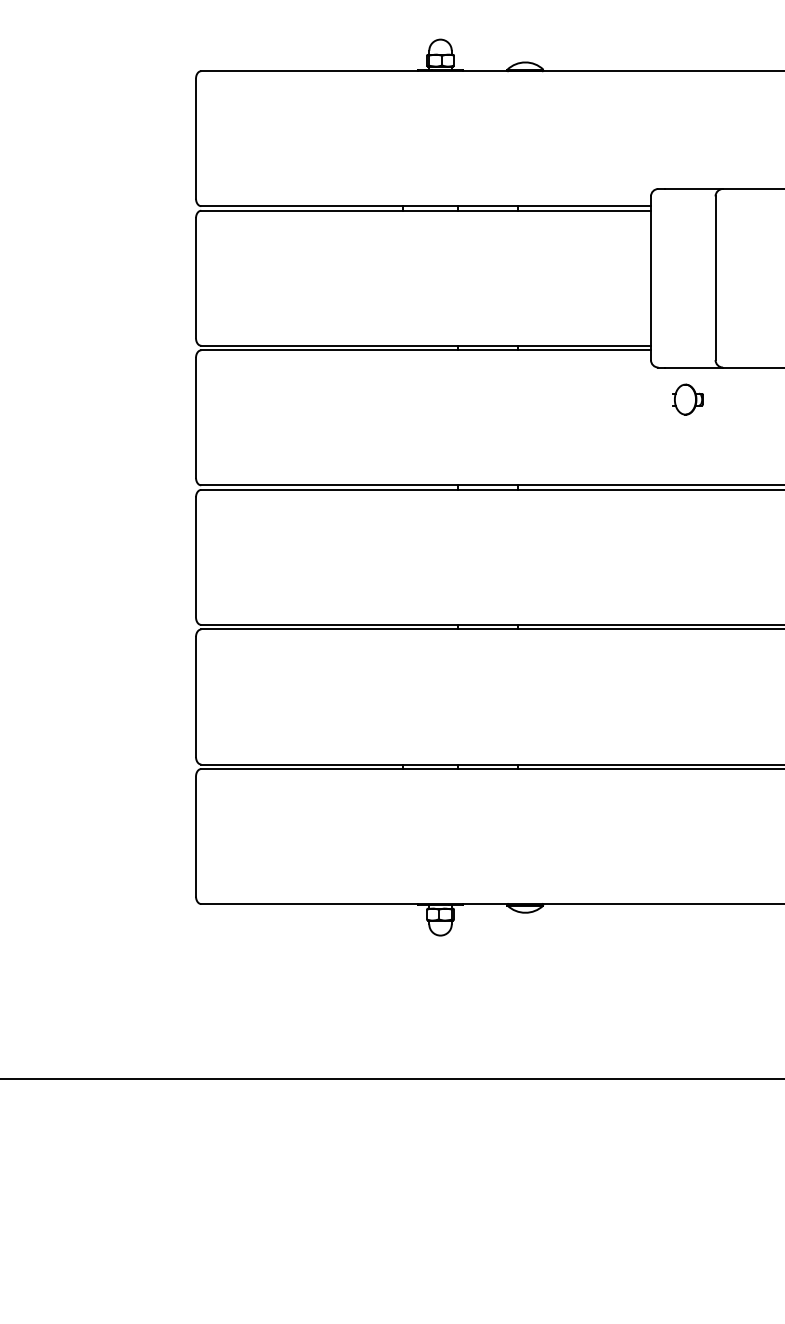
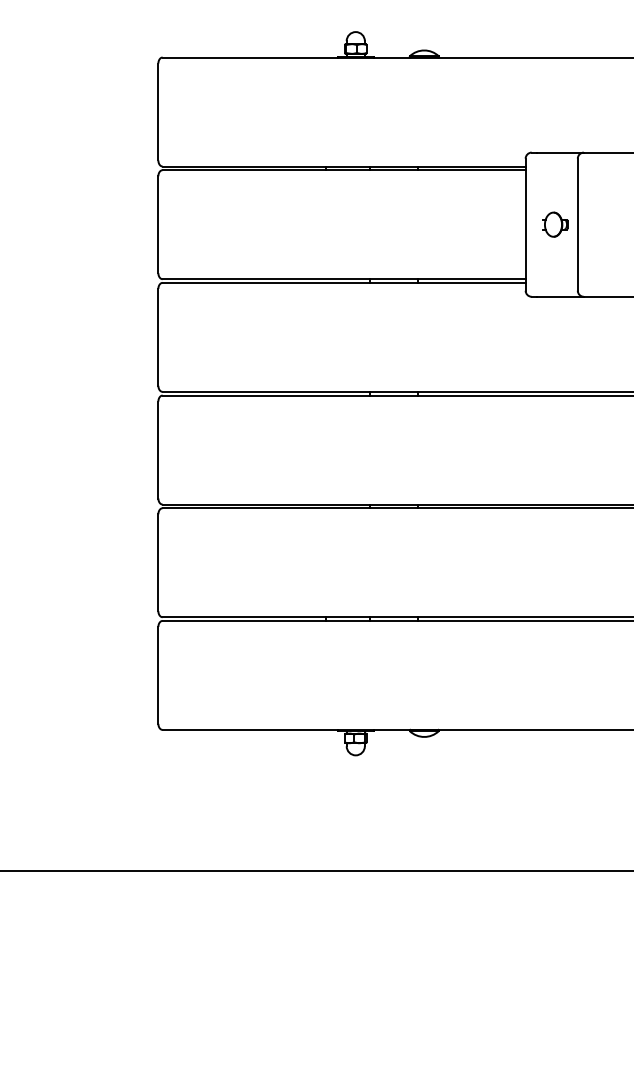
part: (687, 399) -> (555, 224), moved

